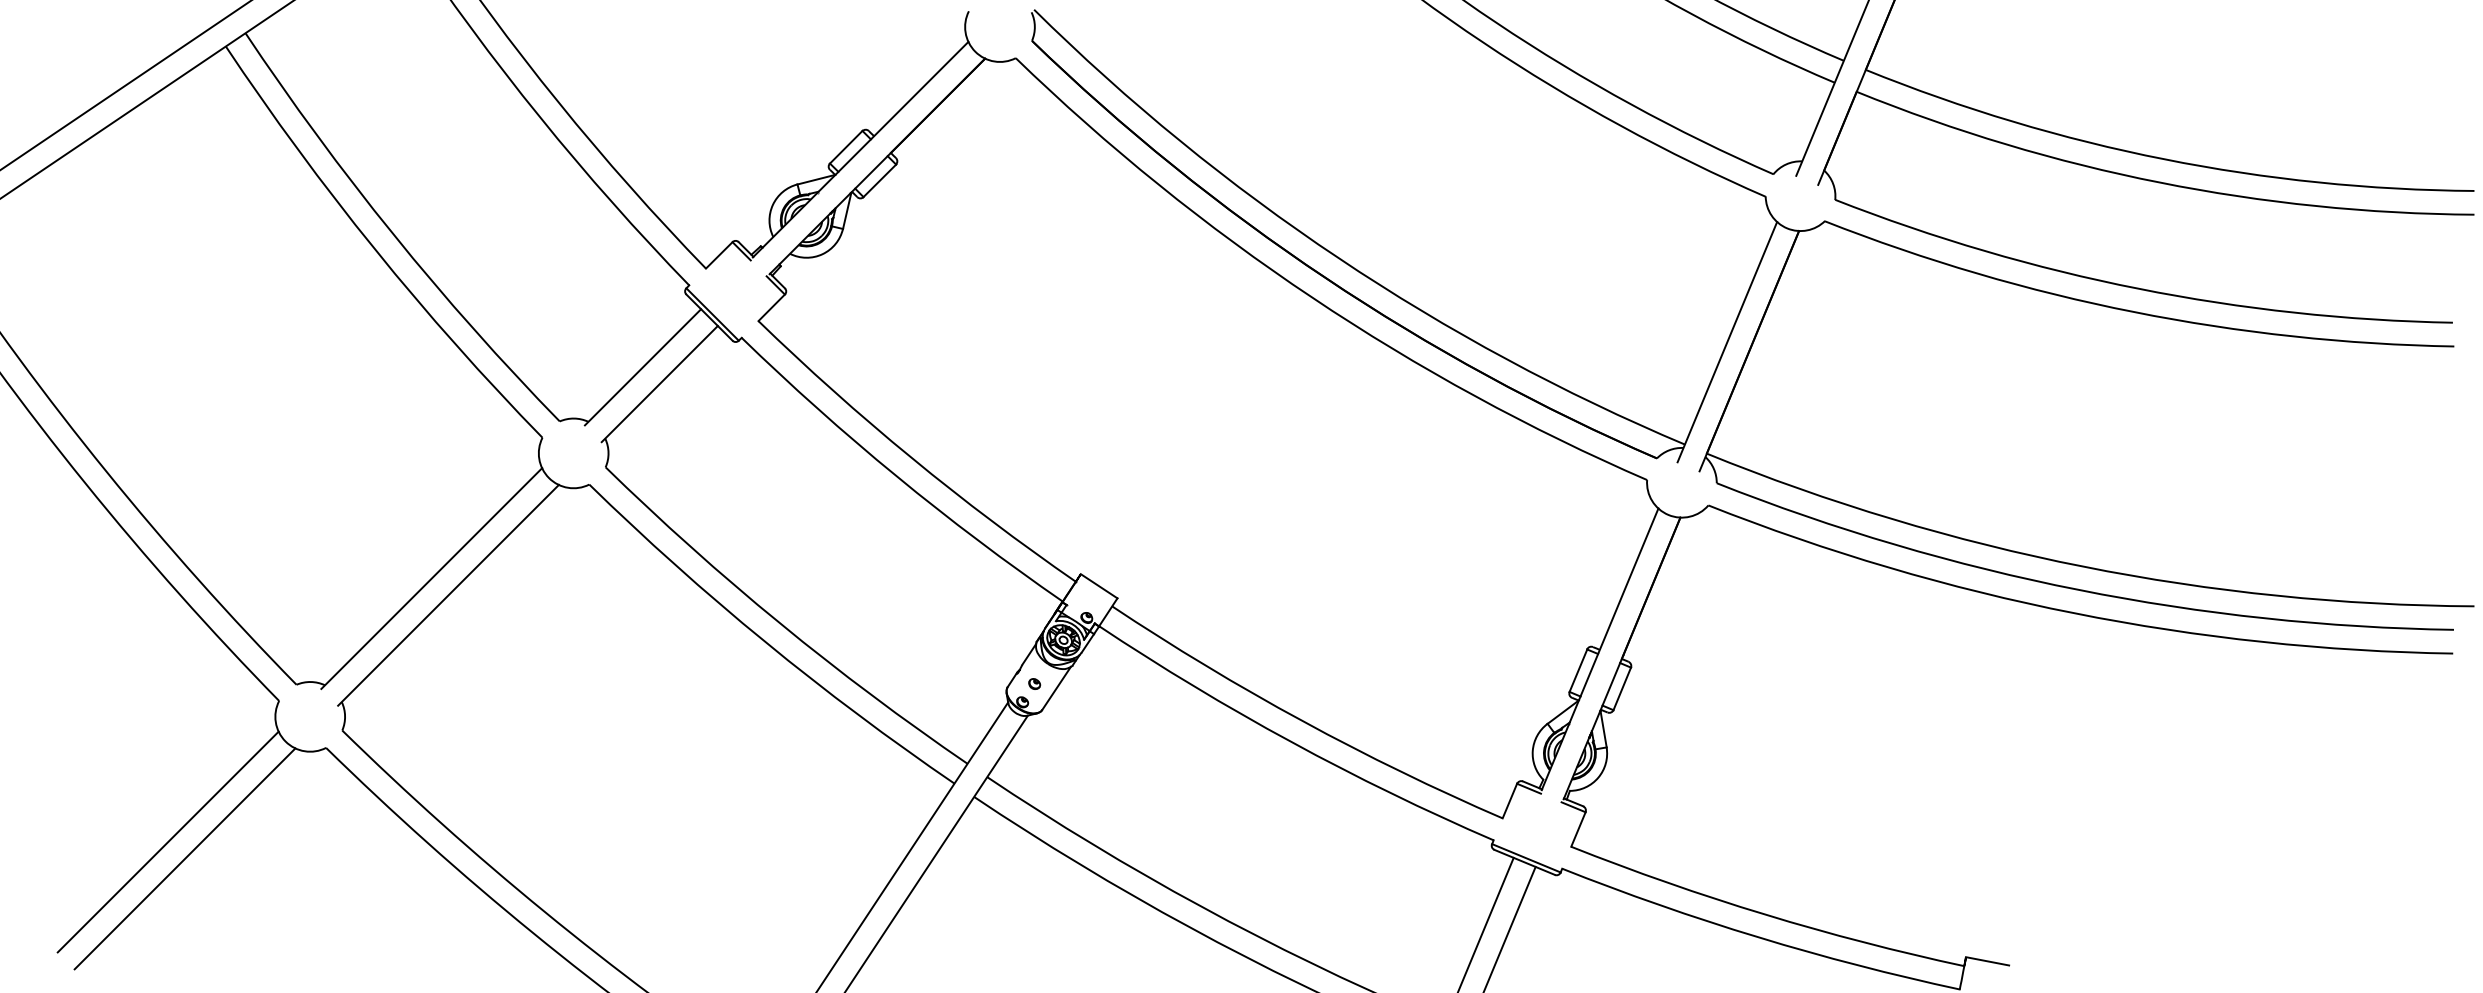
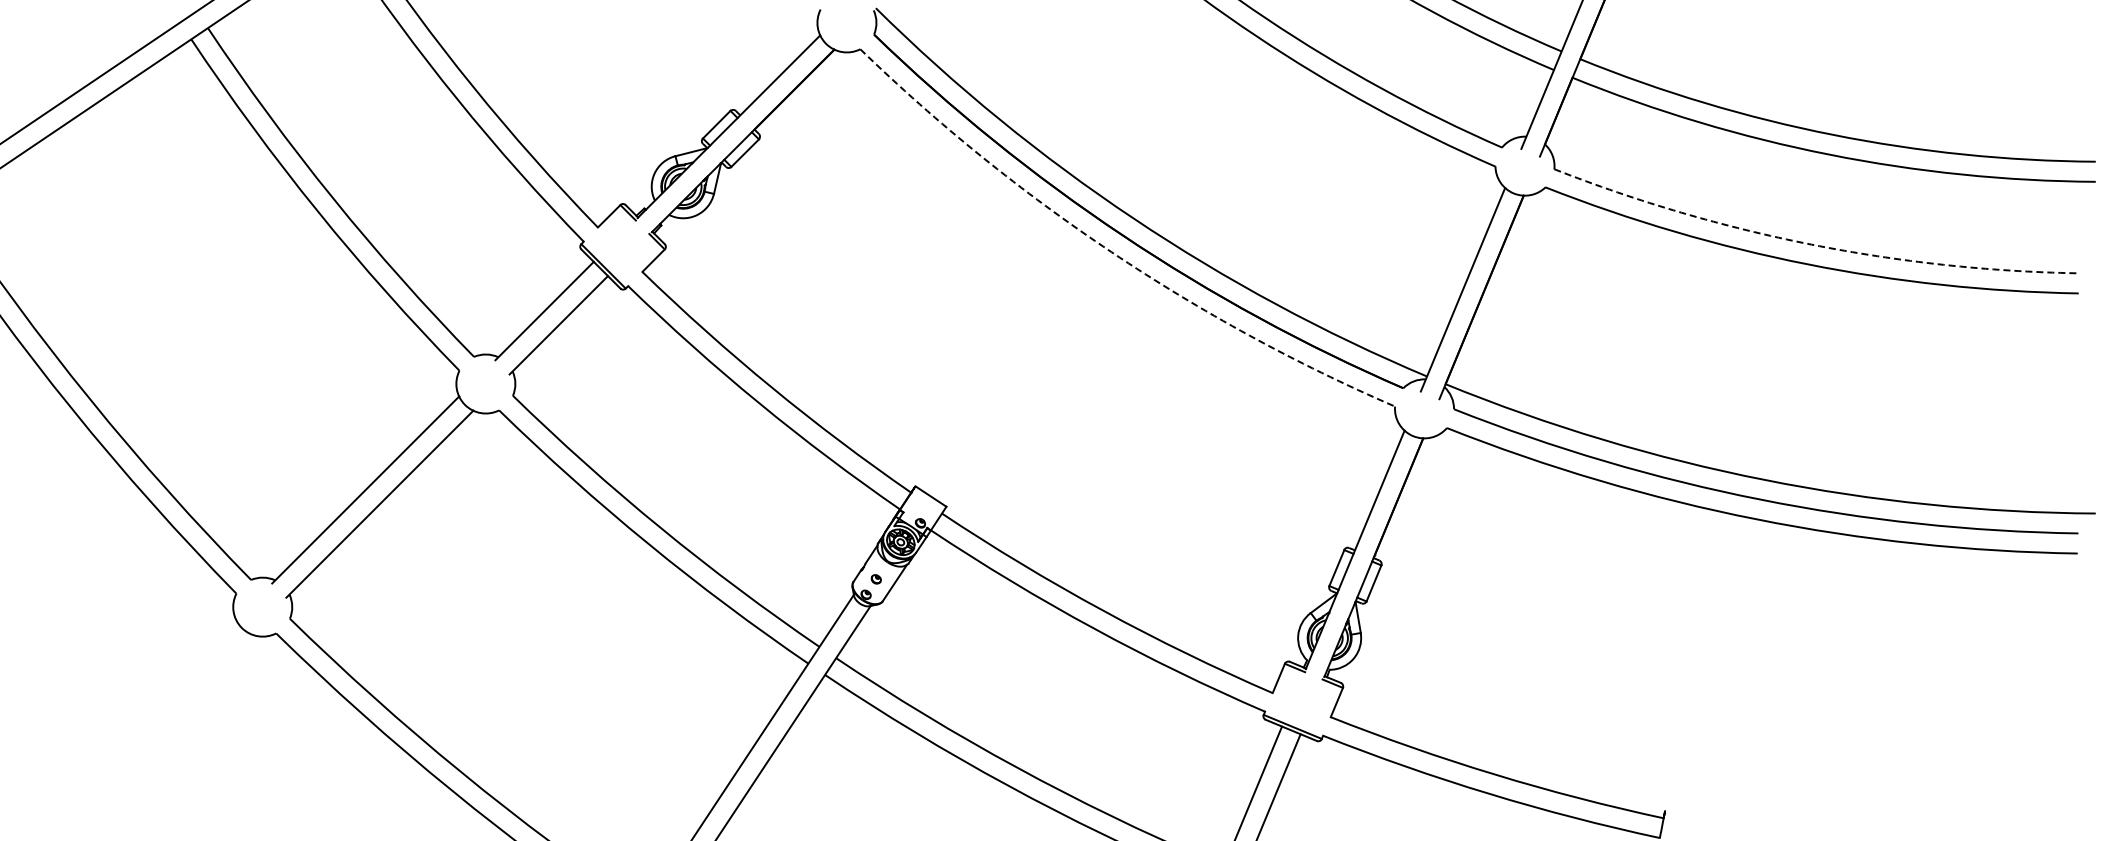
arc: (2138, 288) -> (1811, 244), solid -> dashed
arc: (1312, 298) -> (1111, 252), solid -> dashed
line: (168, 841) -> (142, 712), removed
line: (184, 857) -> (156, 726), removed
line: (1987, 960) -> (1683, 813), removed

